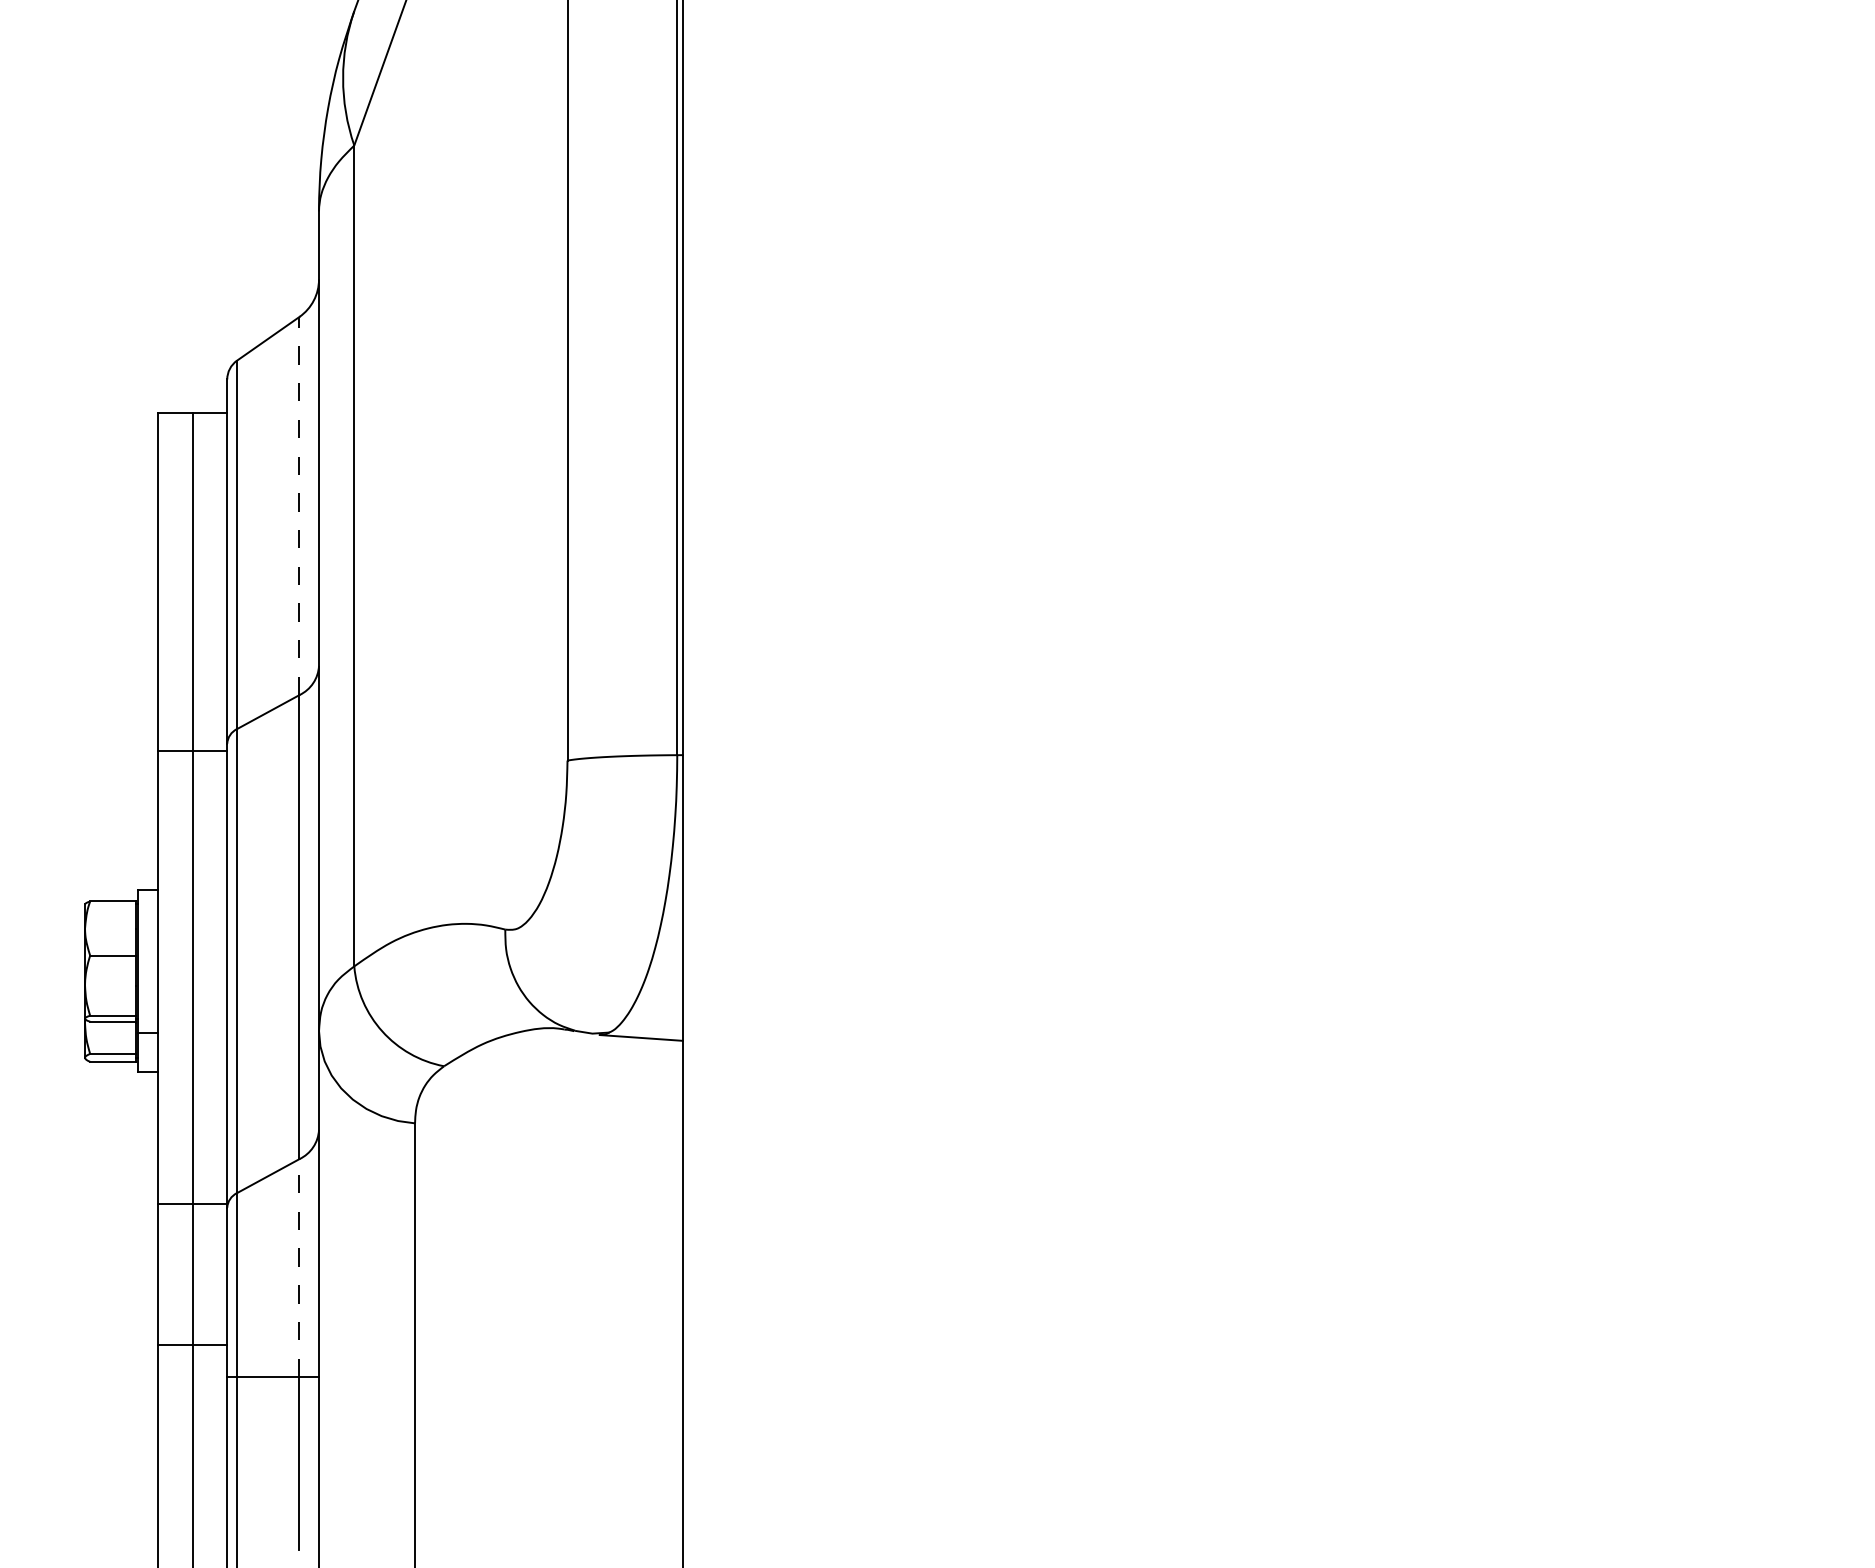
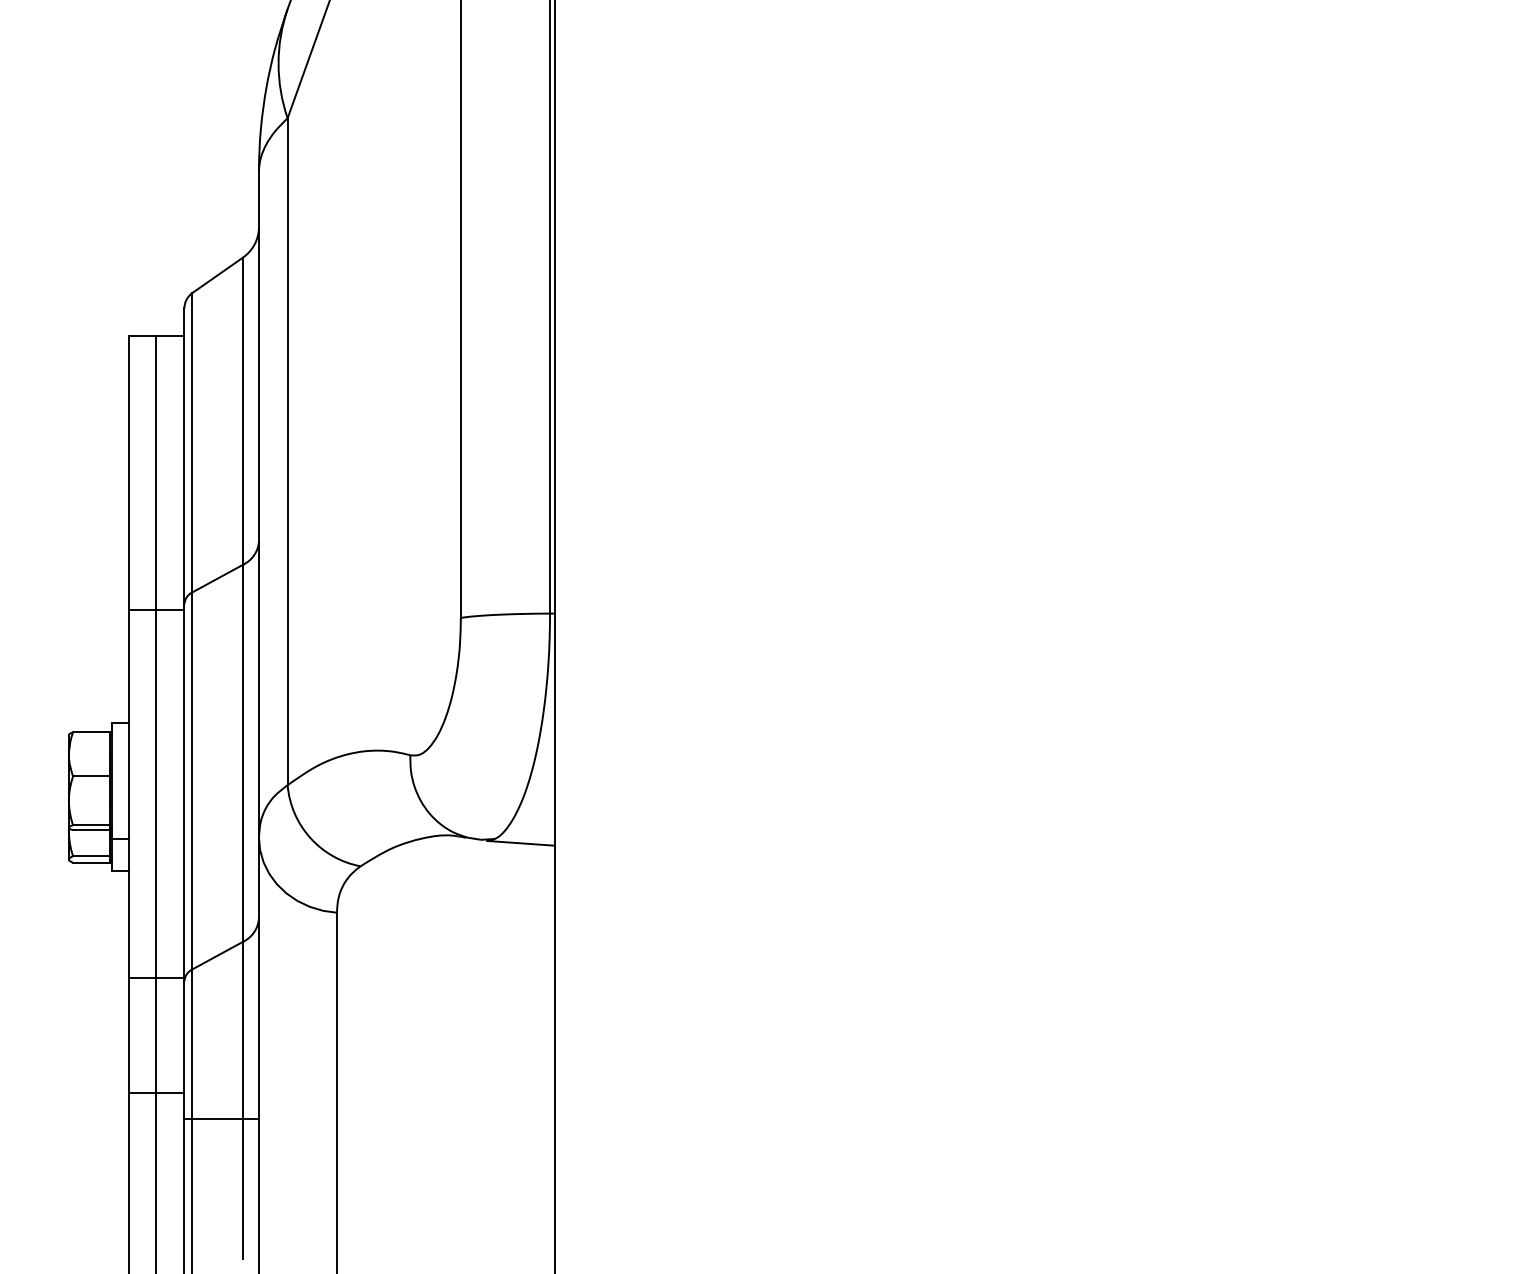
line: (299, 505) -> (243, 410), dashed -> solid
line: (299, 1268) -> (243, 1030), dashed -> solid

